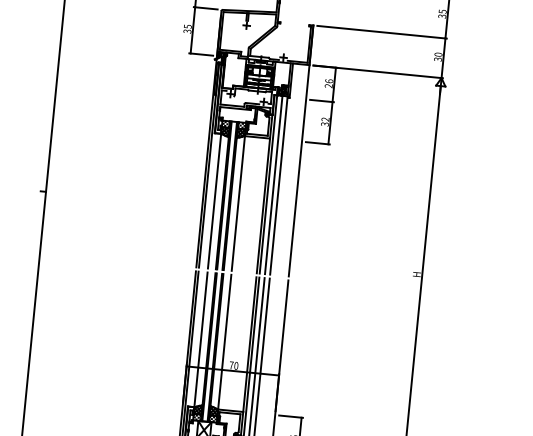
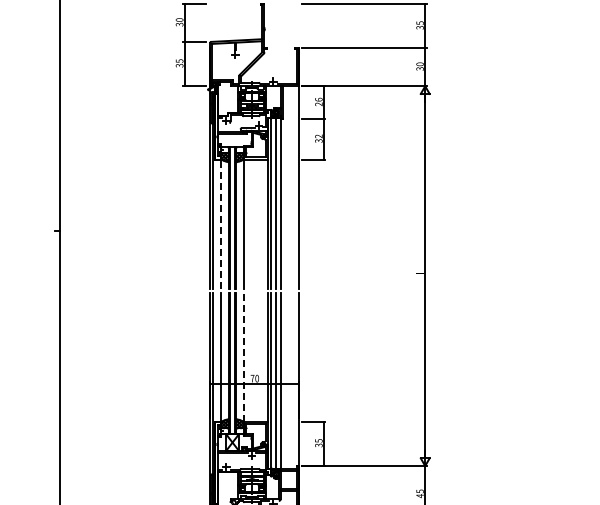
line: (214, 201) -> (221, 224), solid -> dashed
line: (224, 342) -> (243, 357), solid -> dashed

